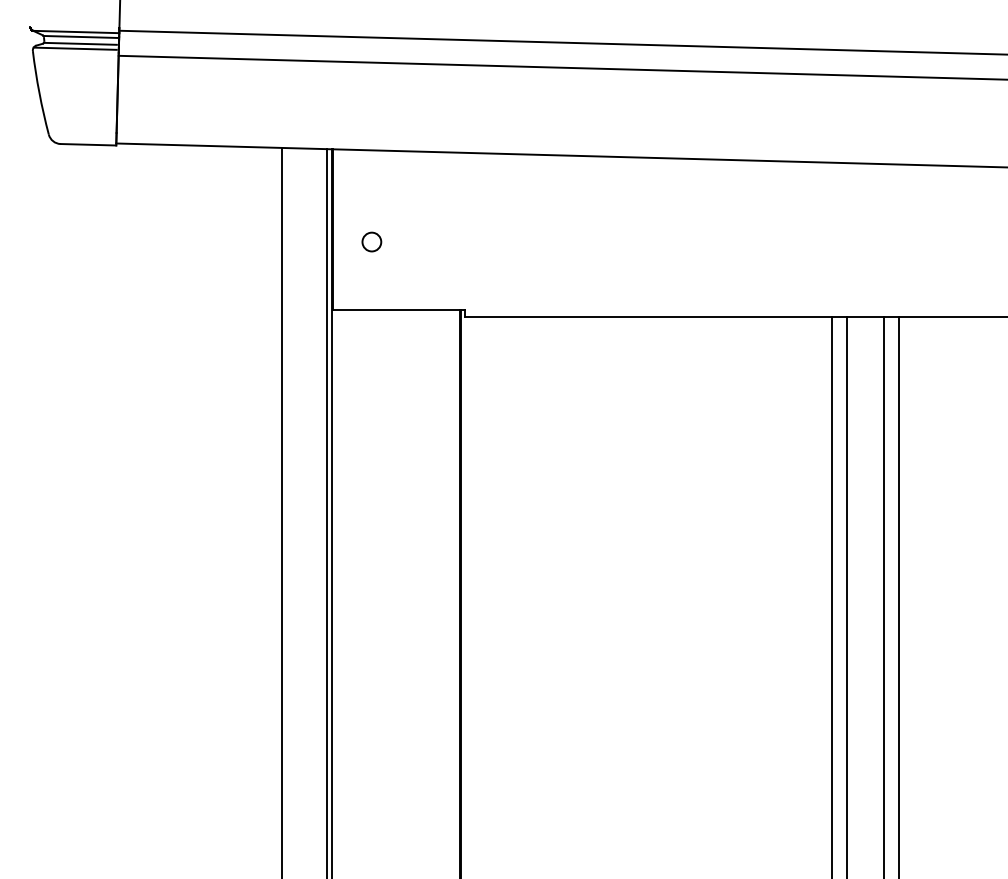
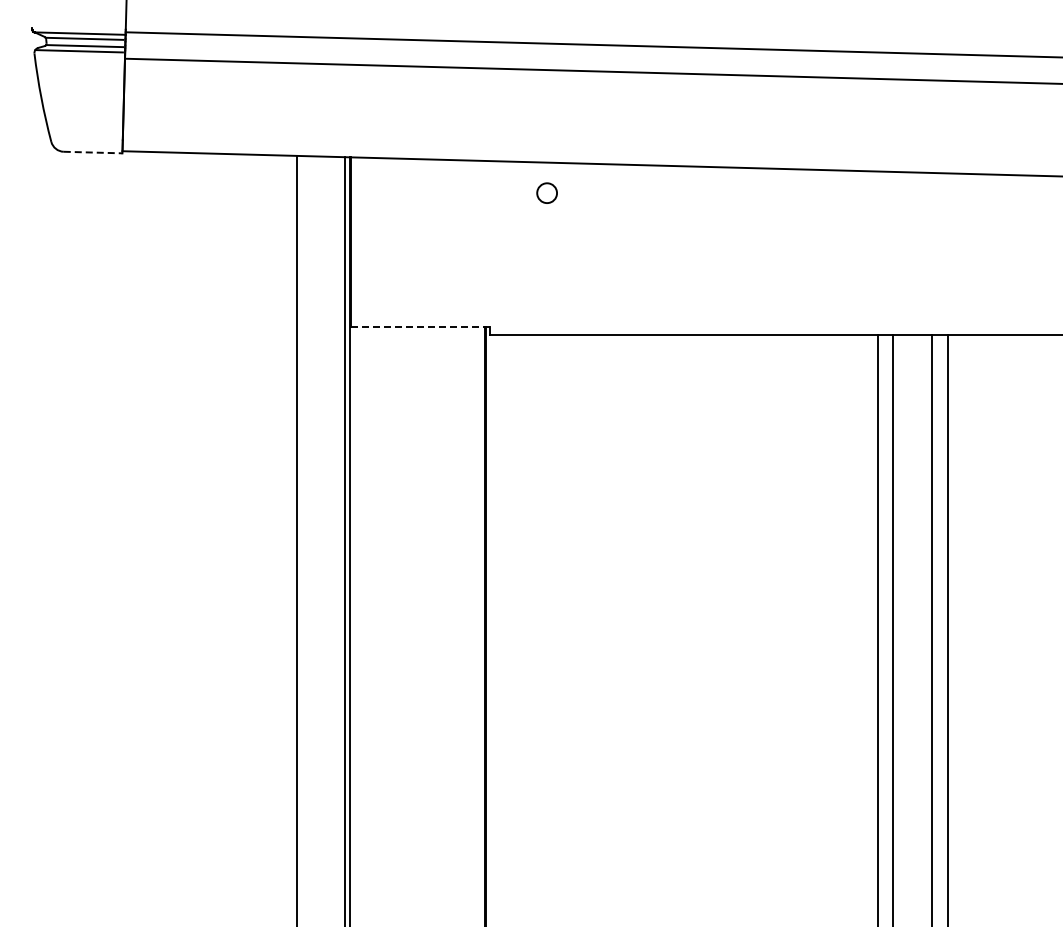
line: (88, 144) -> (93, 152), solid -> dashed
circle: (371, 241) -> (546, 192), moved
line: (399, 309) -> (421, 326), solid -> dashed

